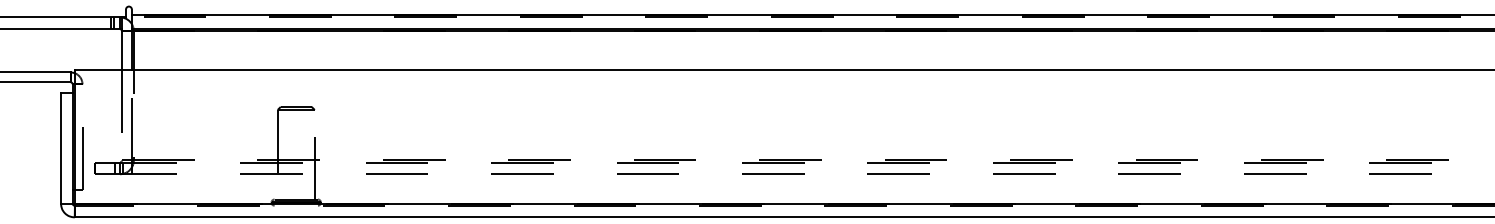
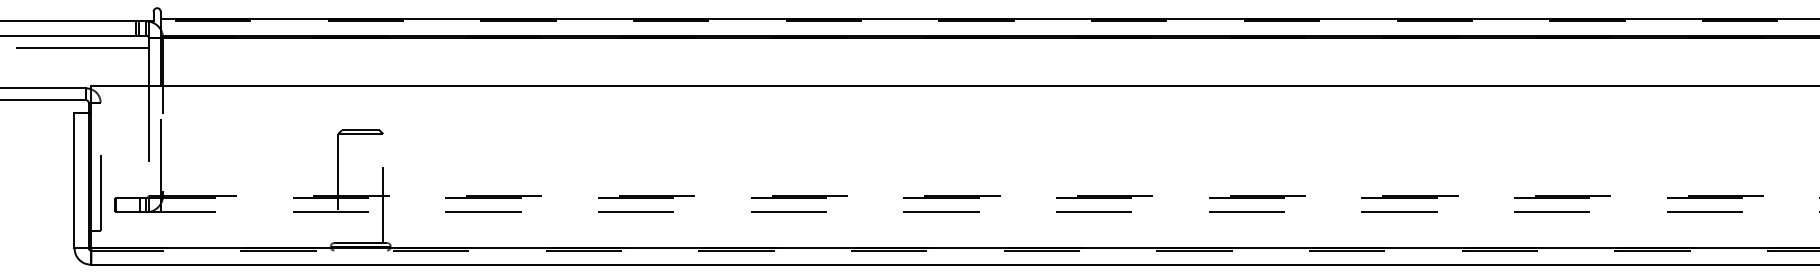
line: (67, 38) -> (82, 47), added

